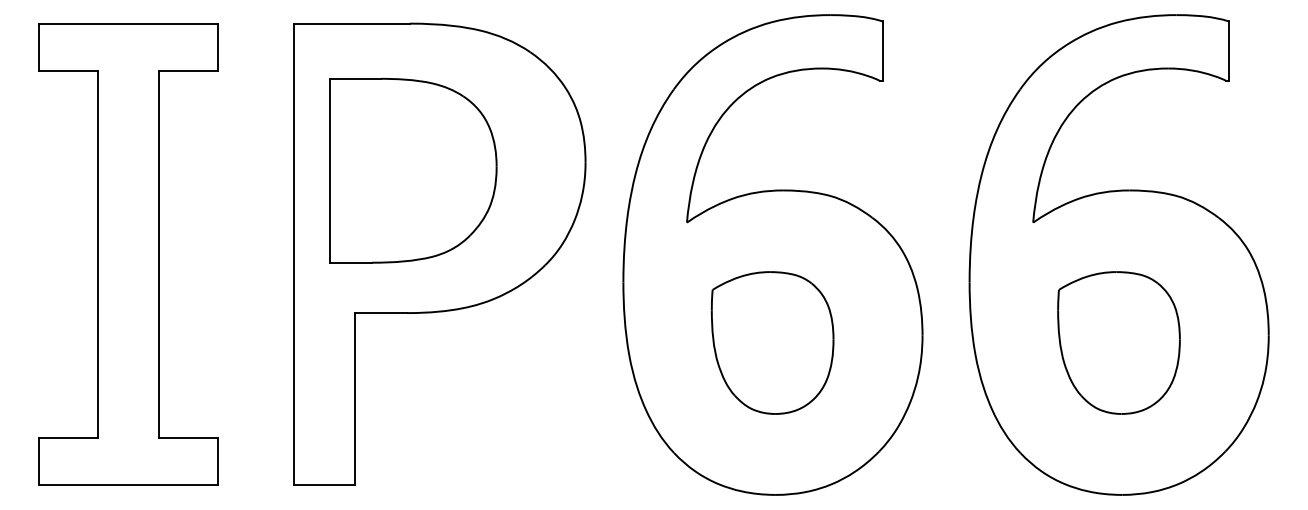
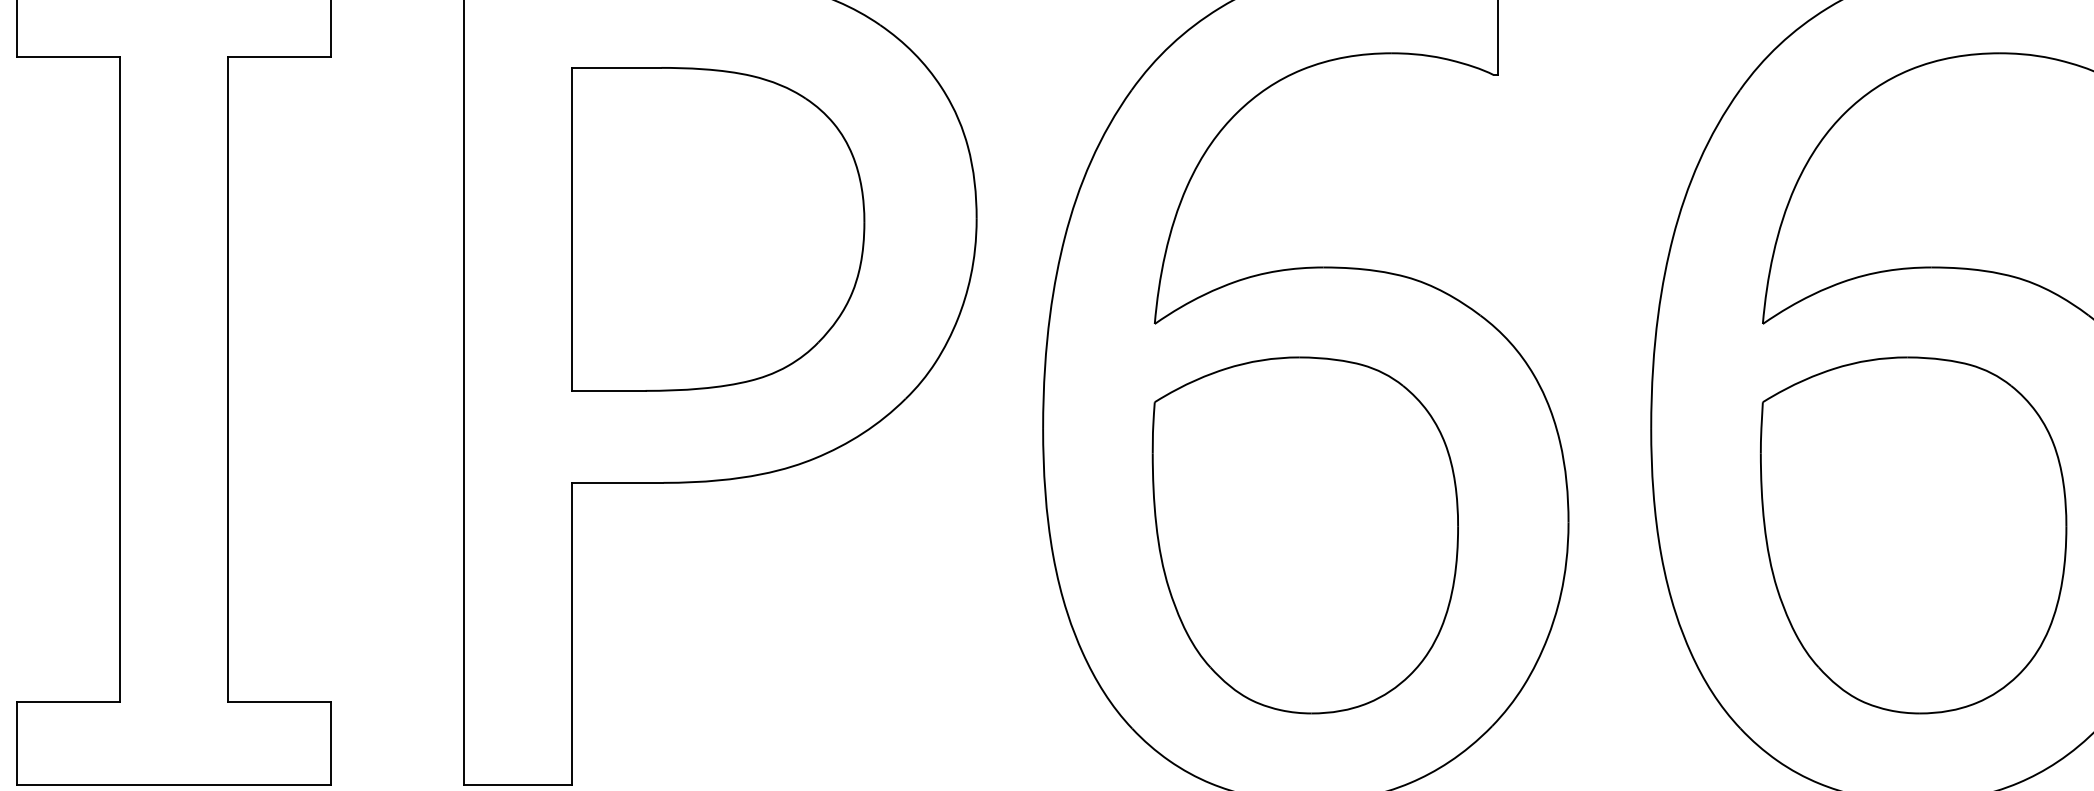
part: (413, 170) -> (718, 228), moved
part: (772, 342) -> (1304, 534), size x1.43
part: (1118, 342) -> (1912, 534), size x1.43

